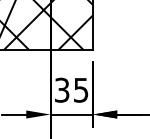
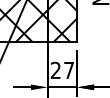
text: (70, 90) -> (61, 70), 35 -> 27

